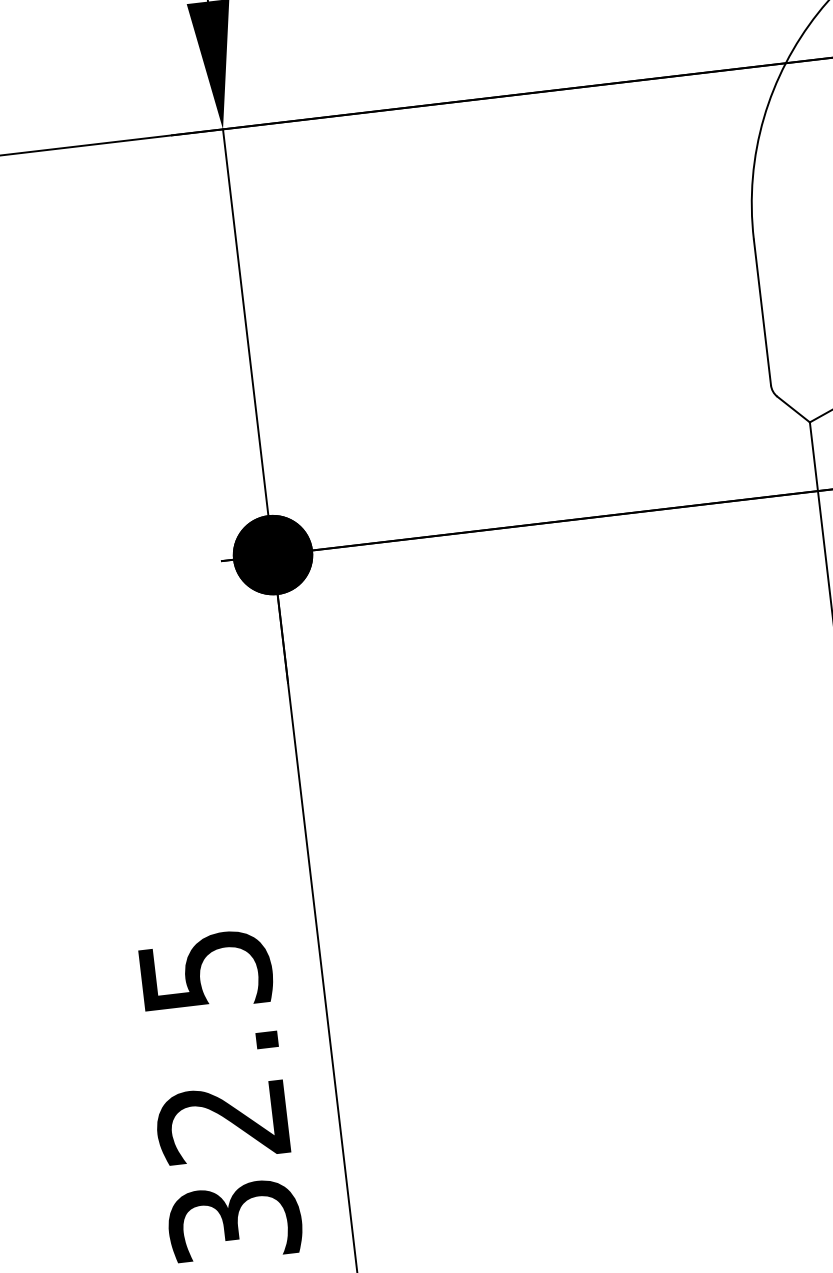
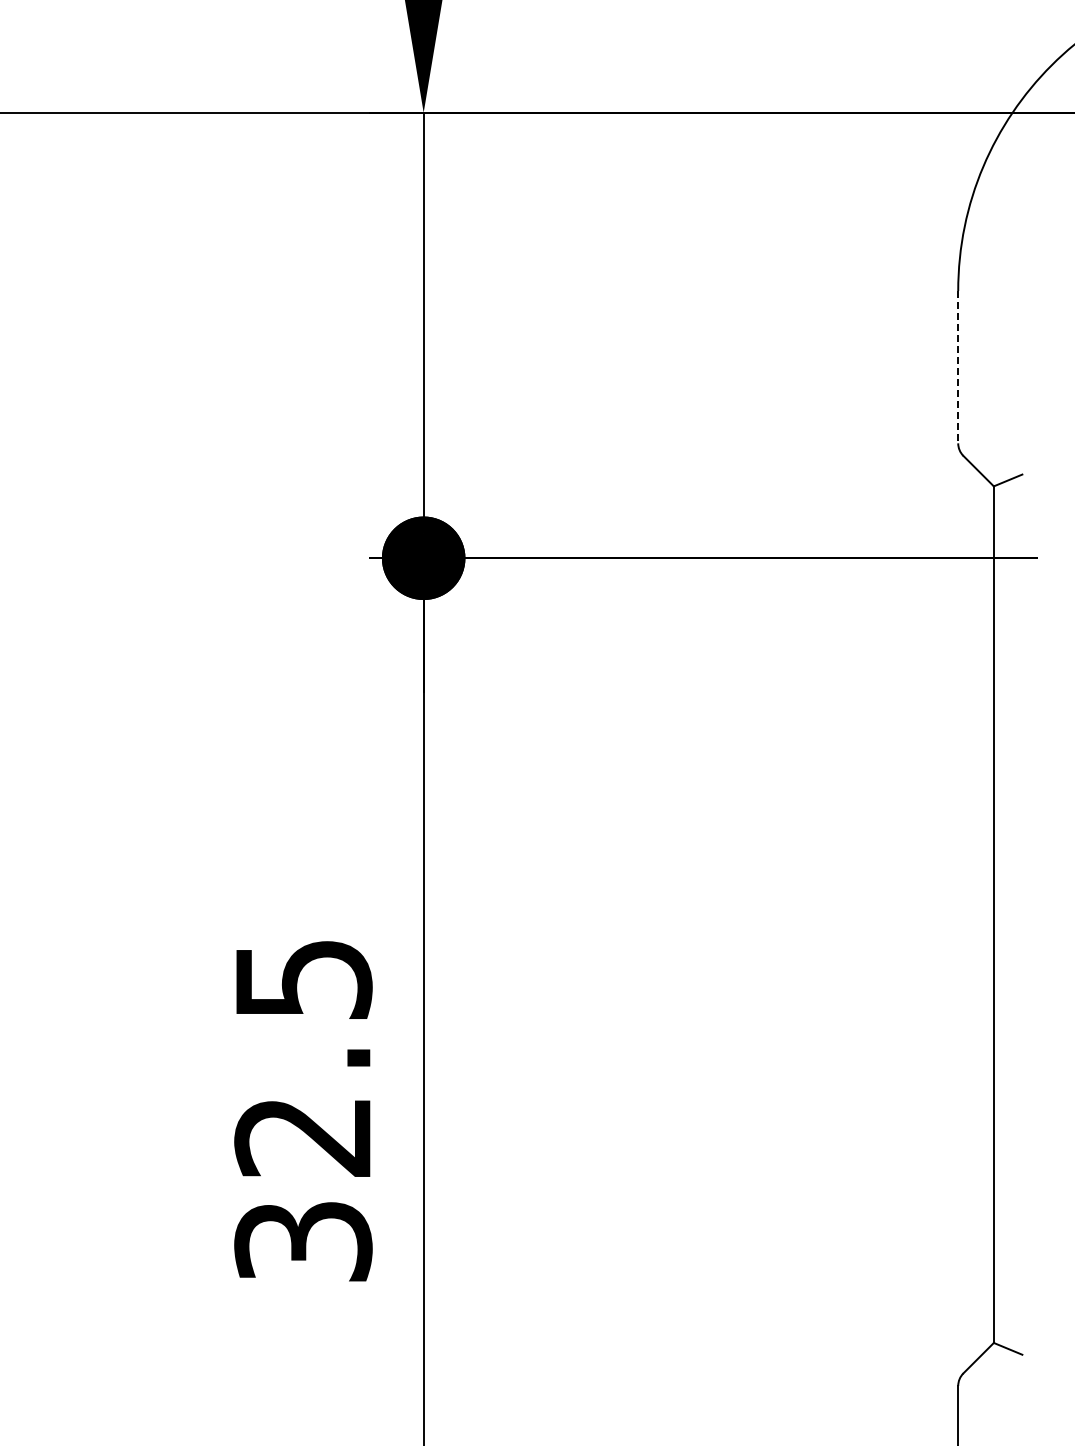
line: (762, 312) -> (958, 367), solid -> dashed

